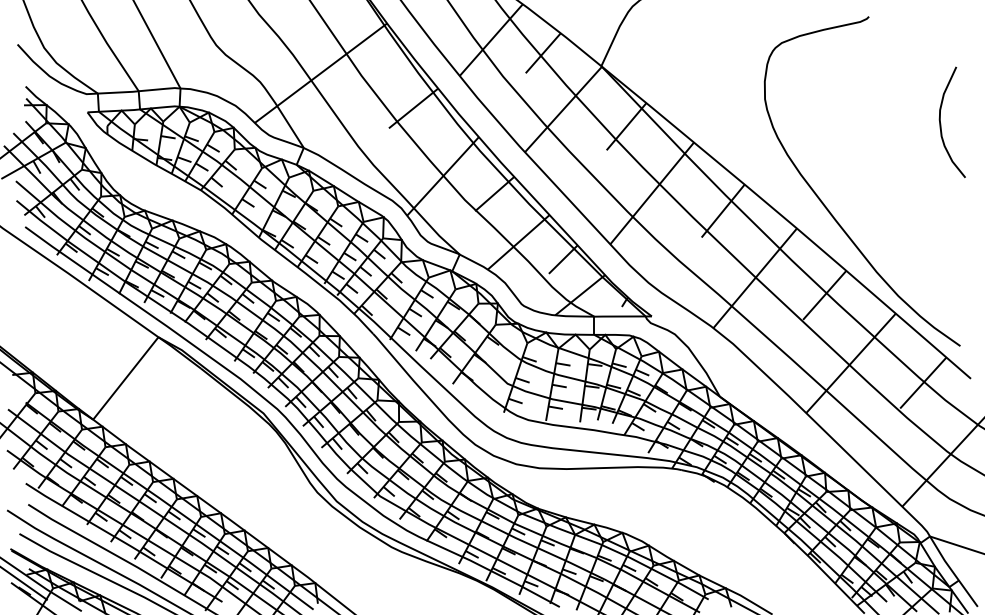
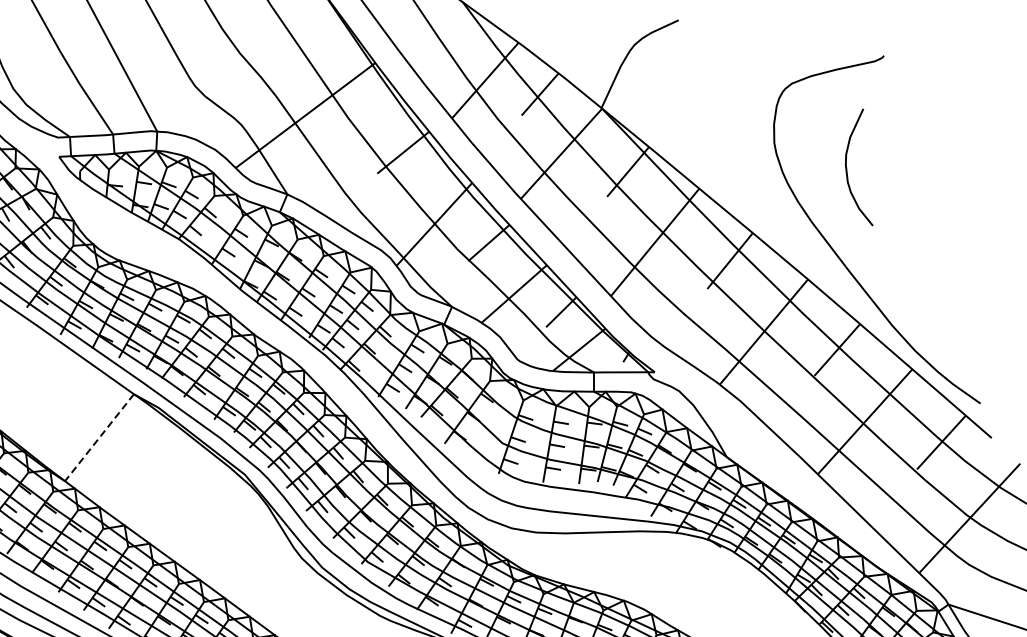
curve: (941, 123) -> (847, 168), moved
line: (125, 378) -> (99, 437), solid -> dashed

